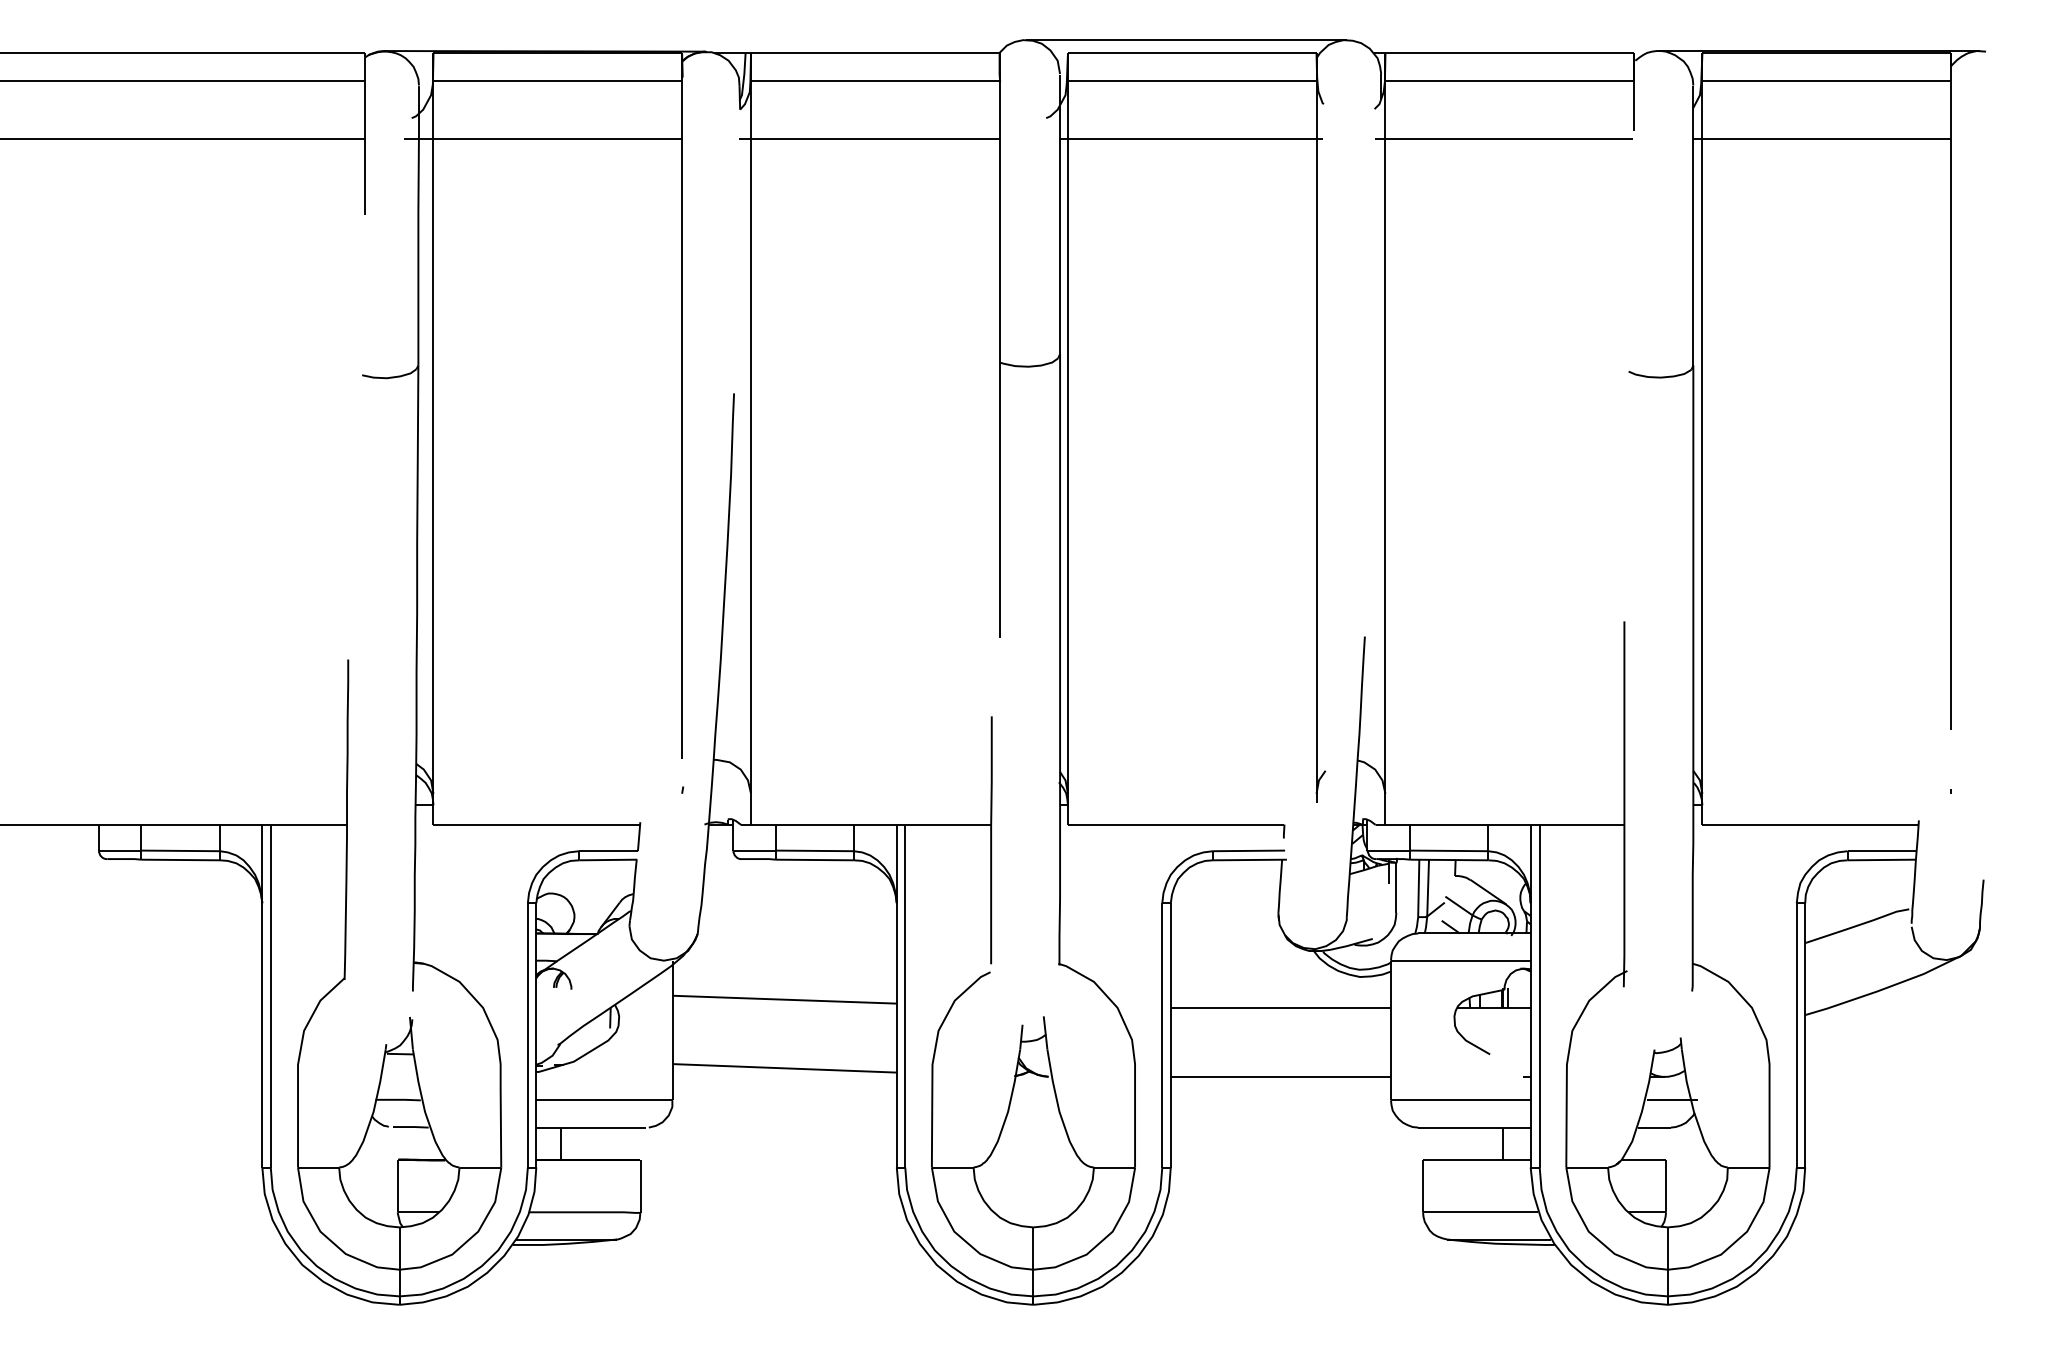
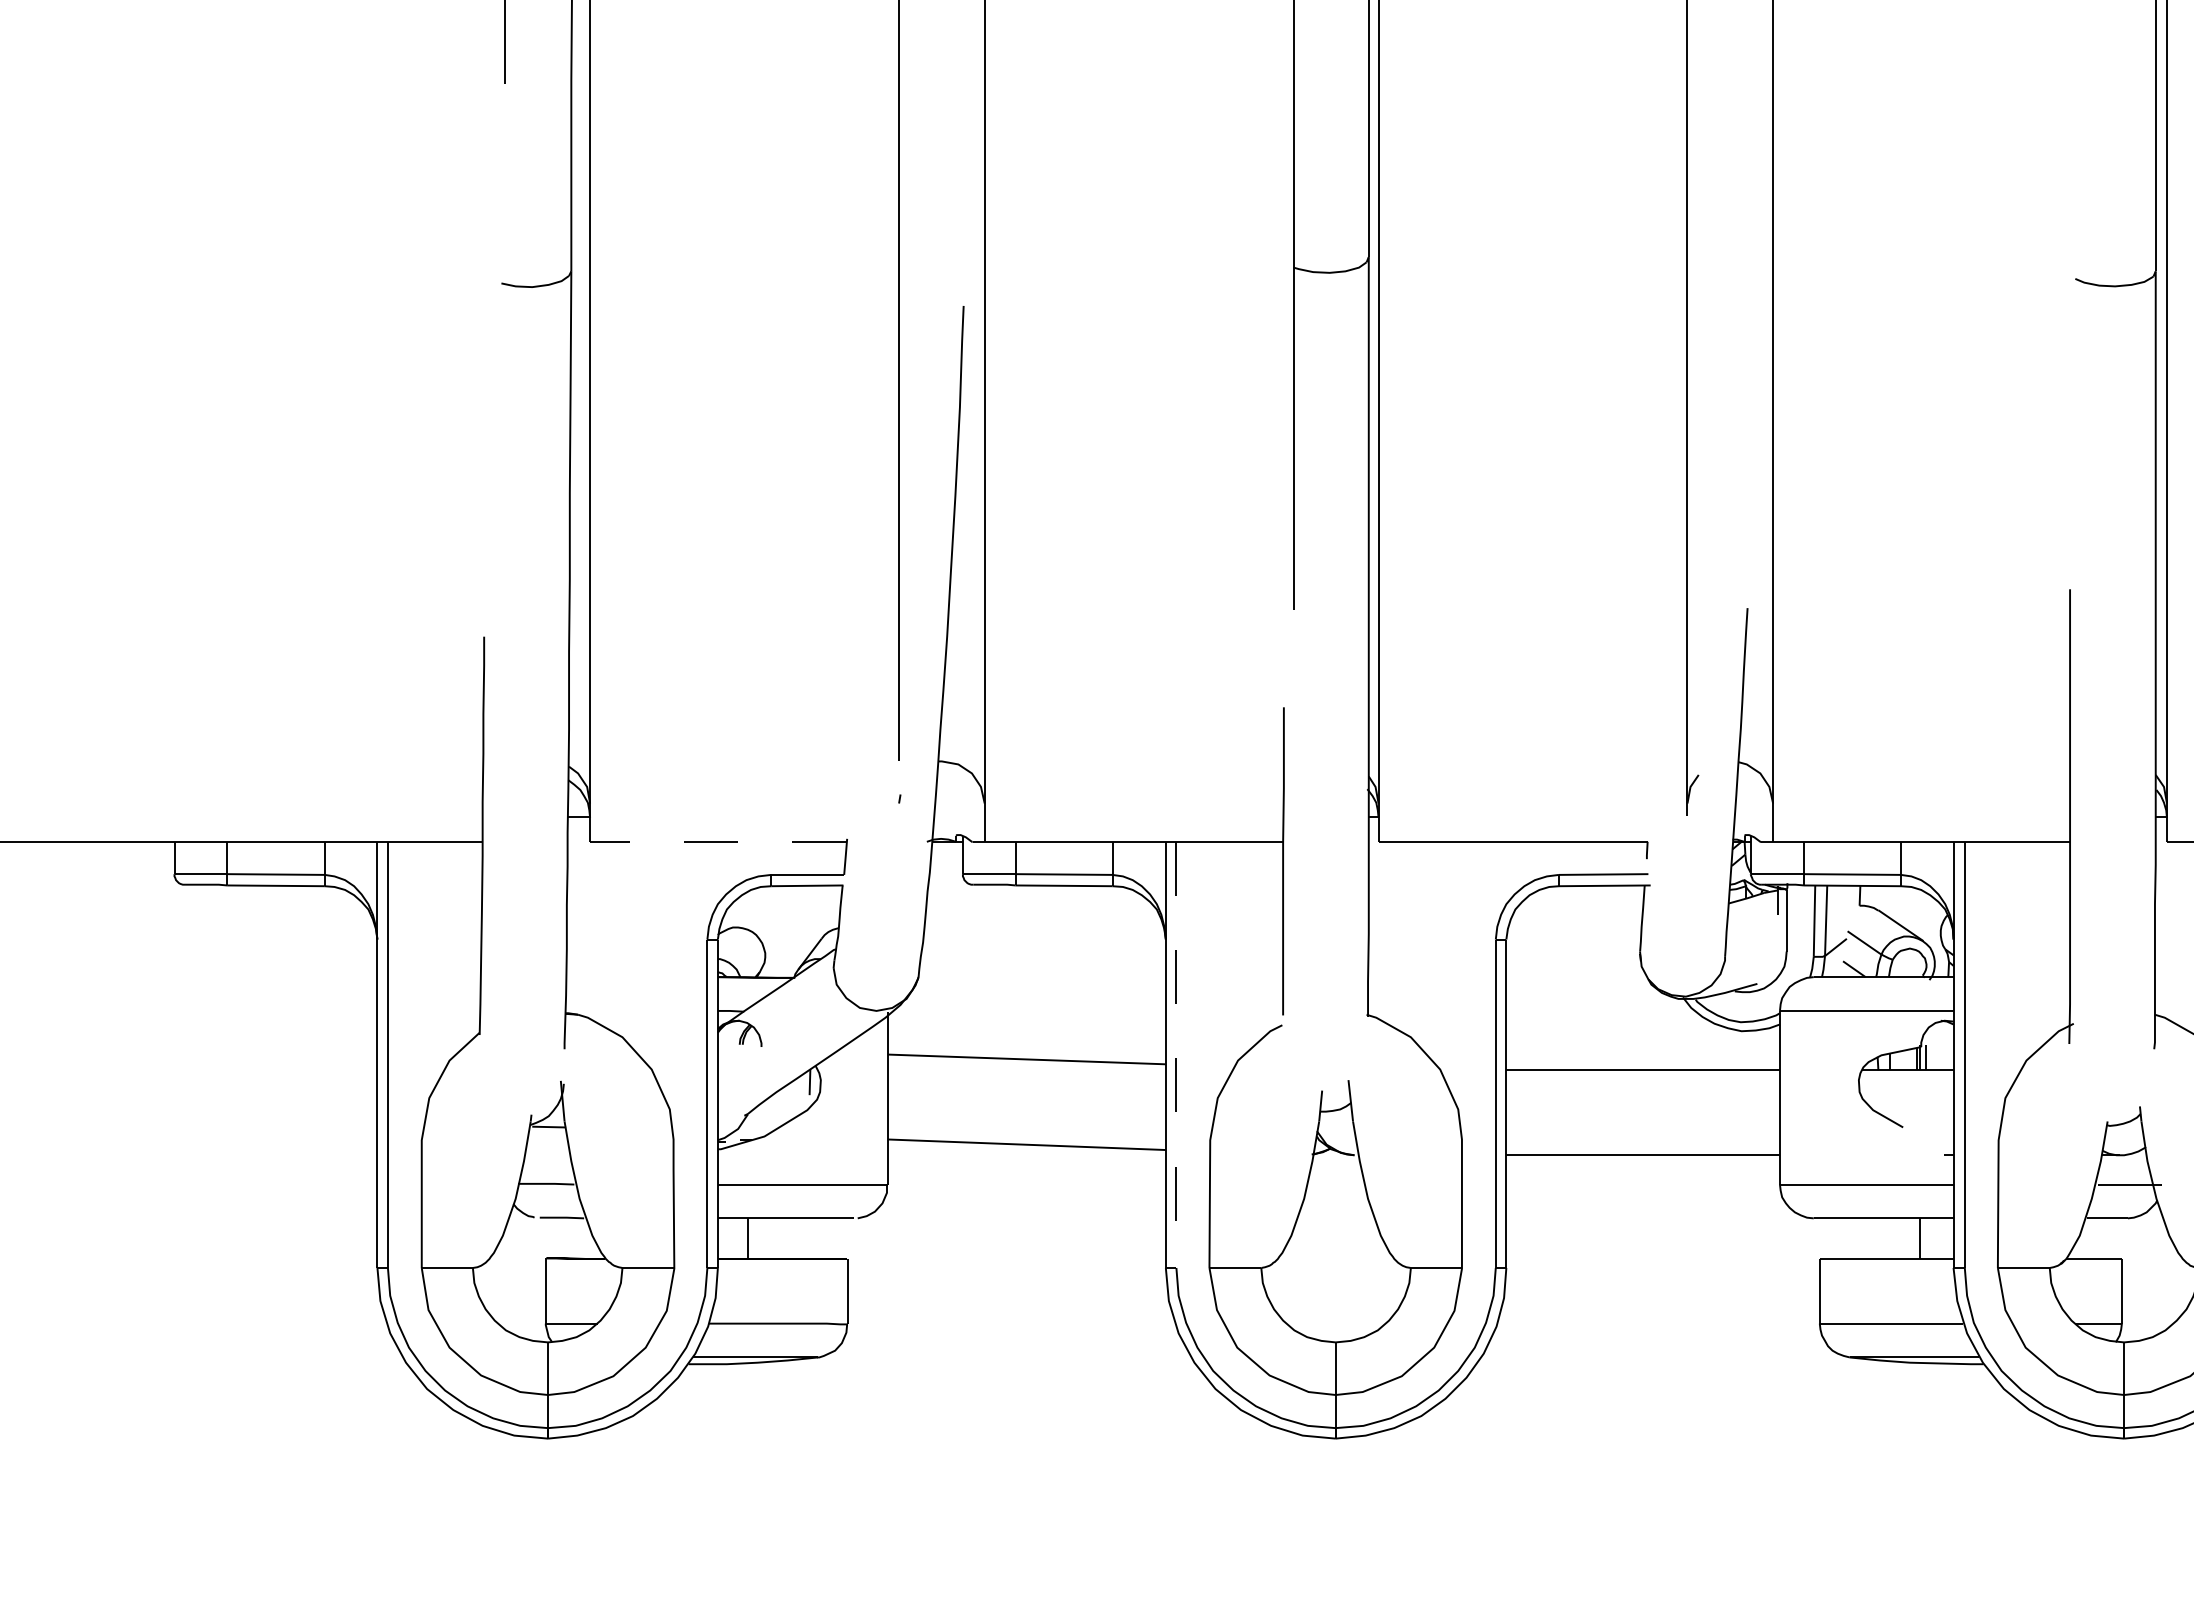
line: (536, 824) -> (718, 841), solid -> dashed
line: (905, 996) -> (1176, 1055), solid -> dashed

